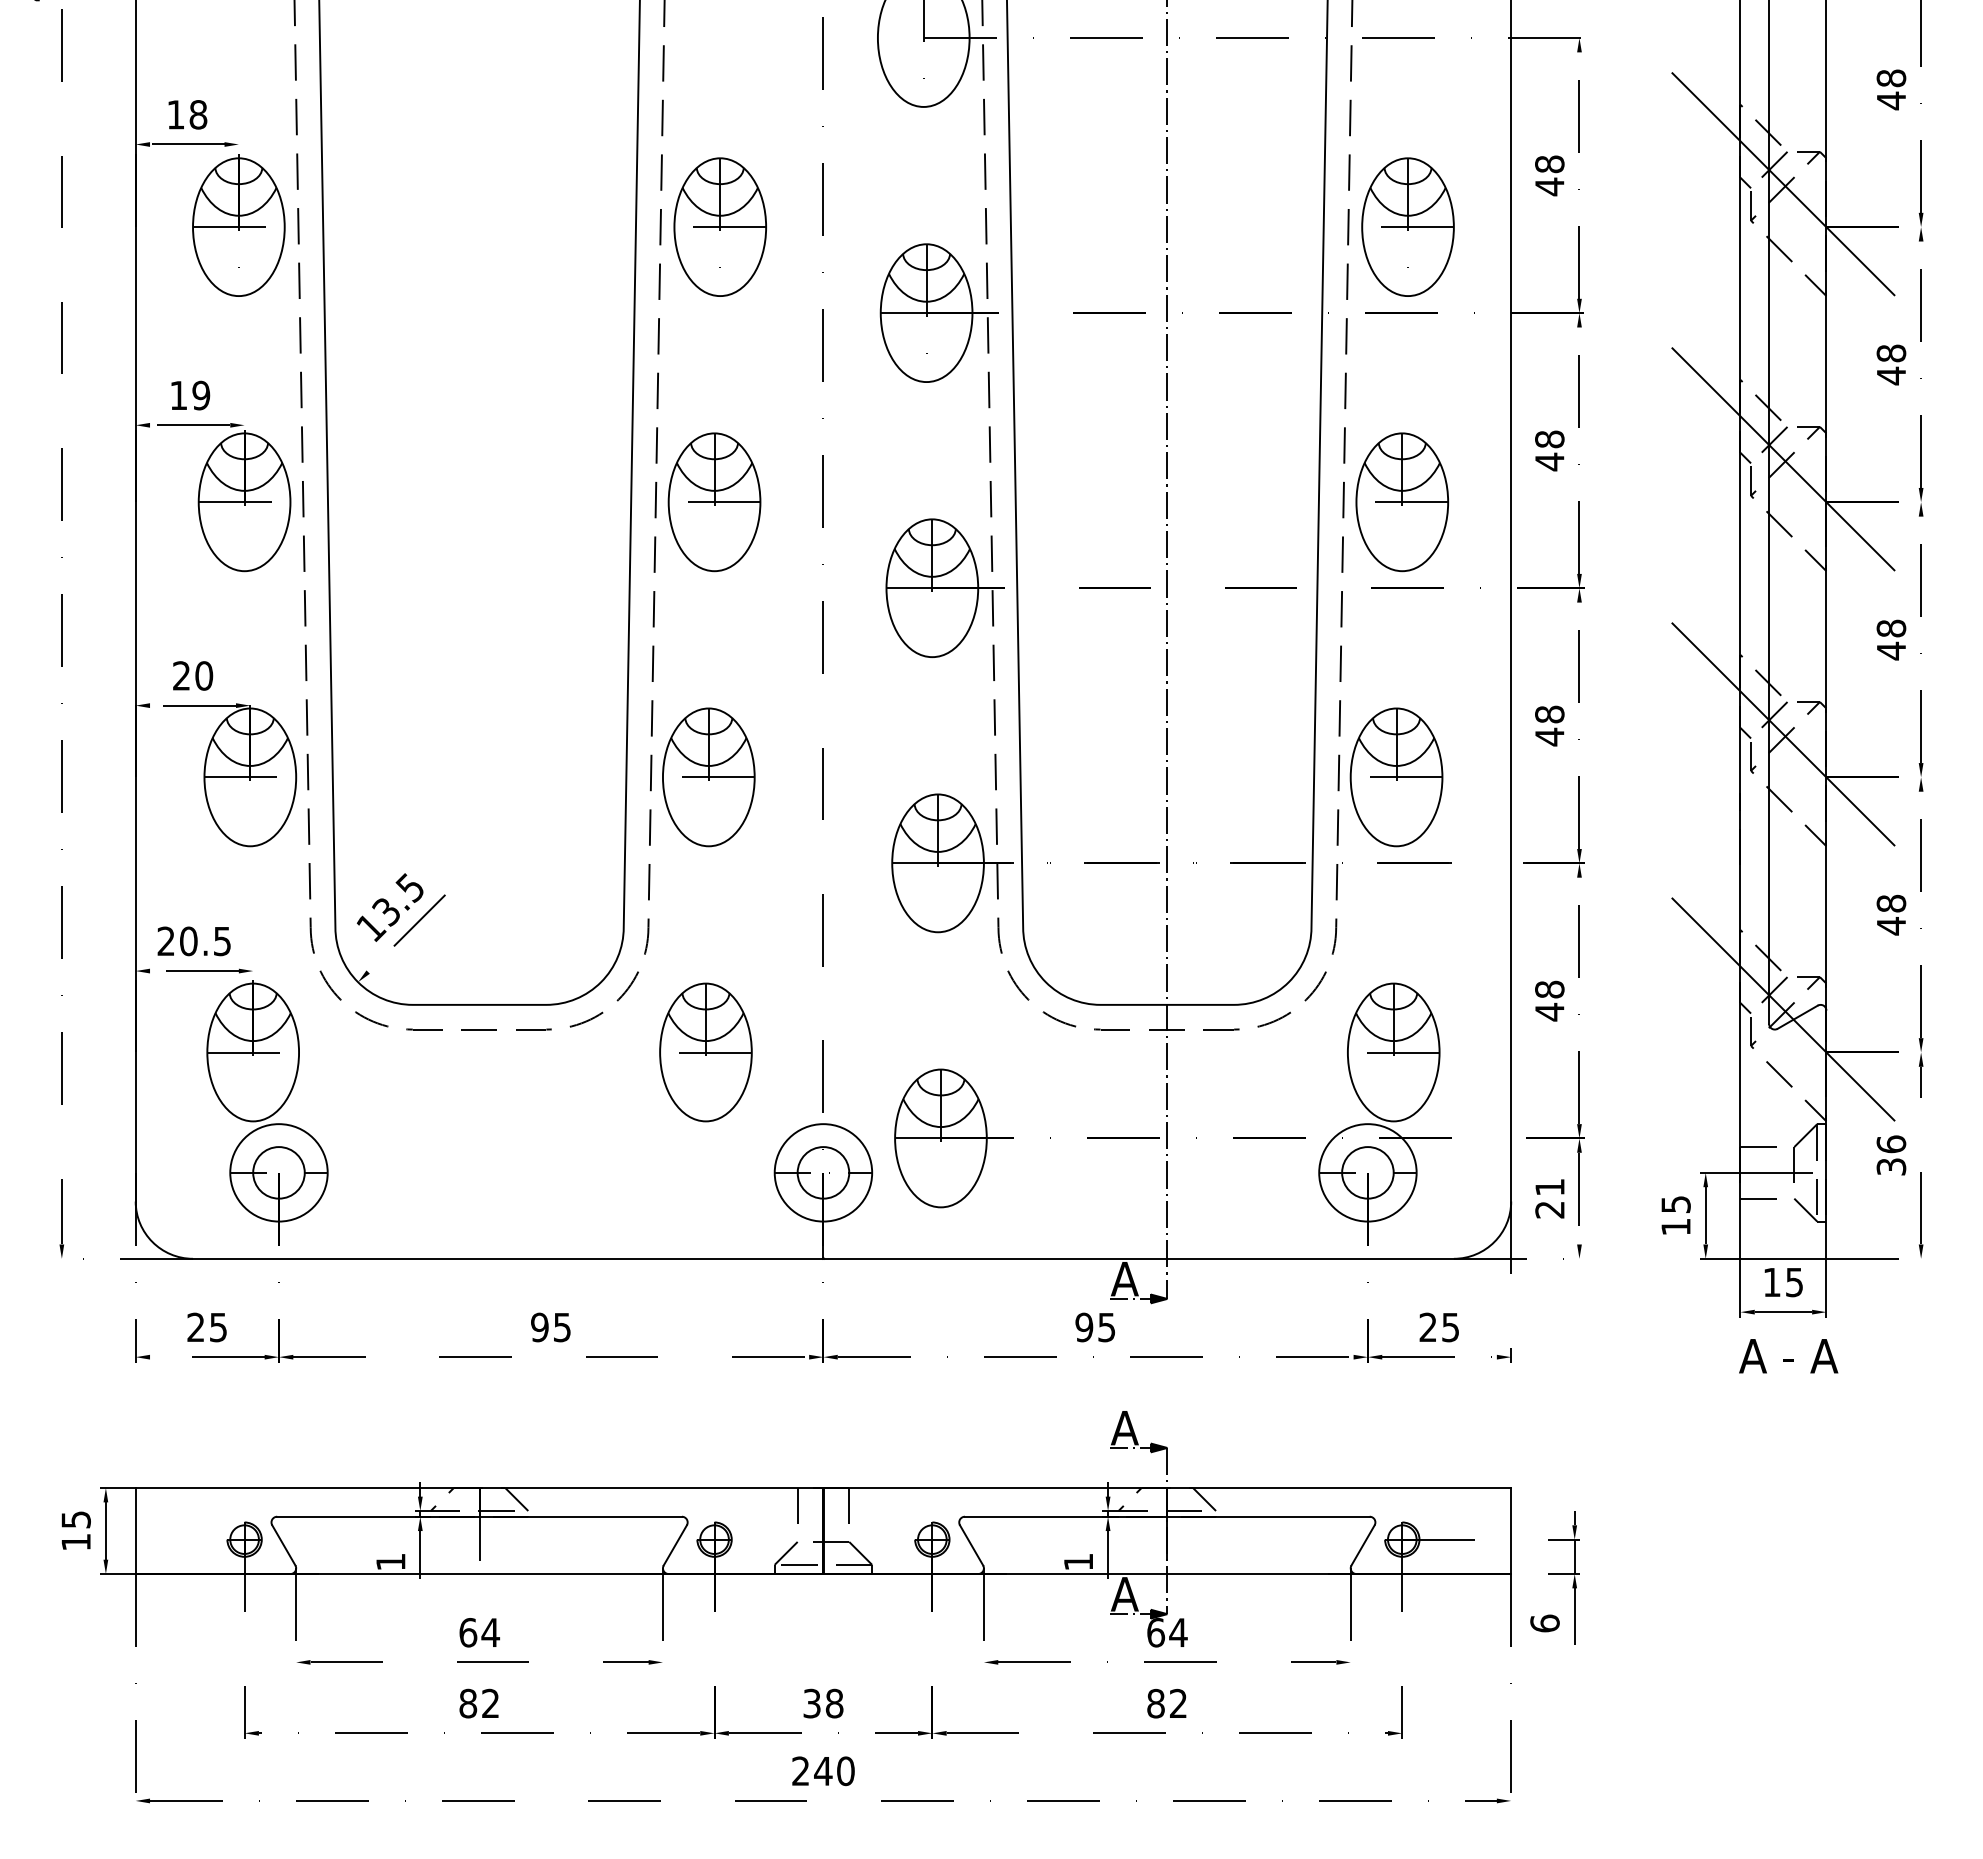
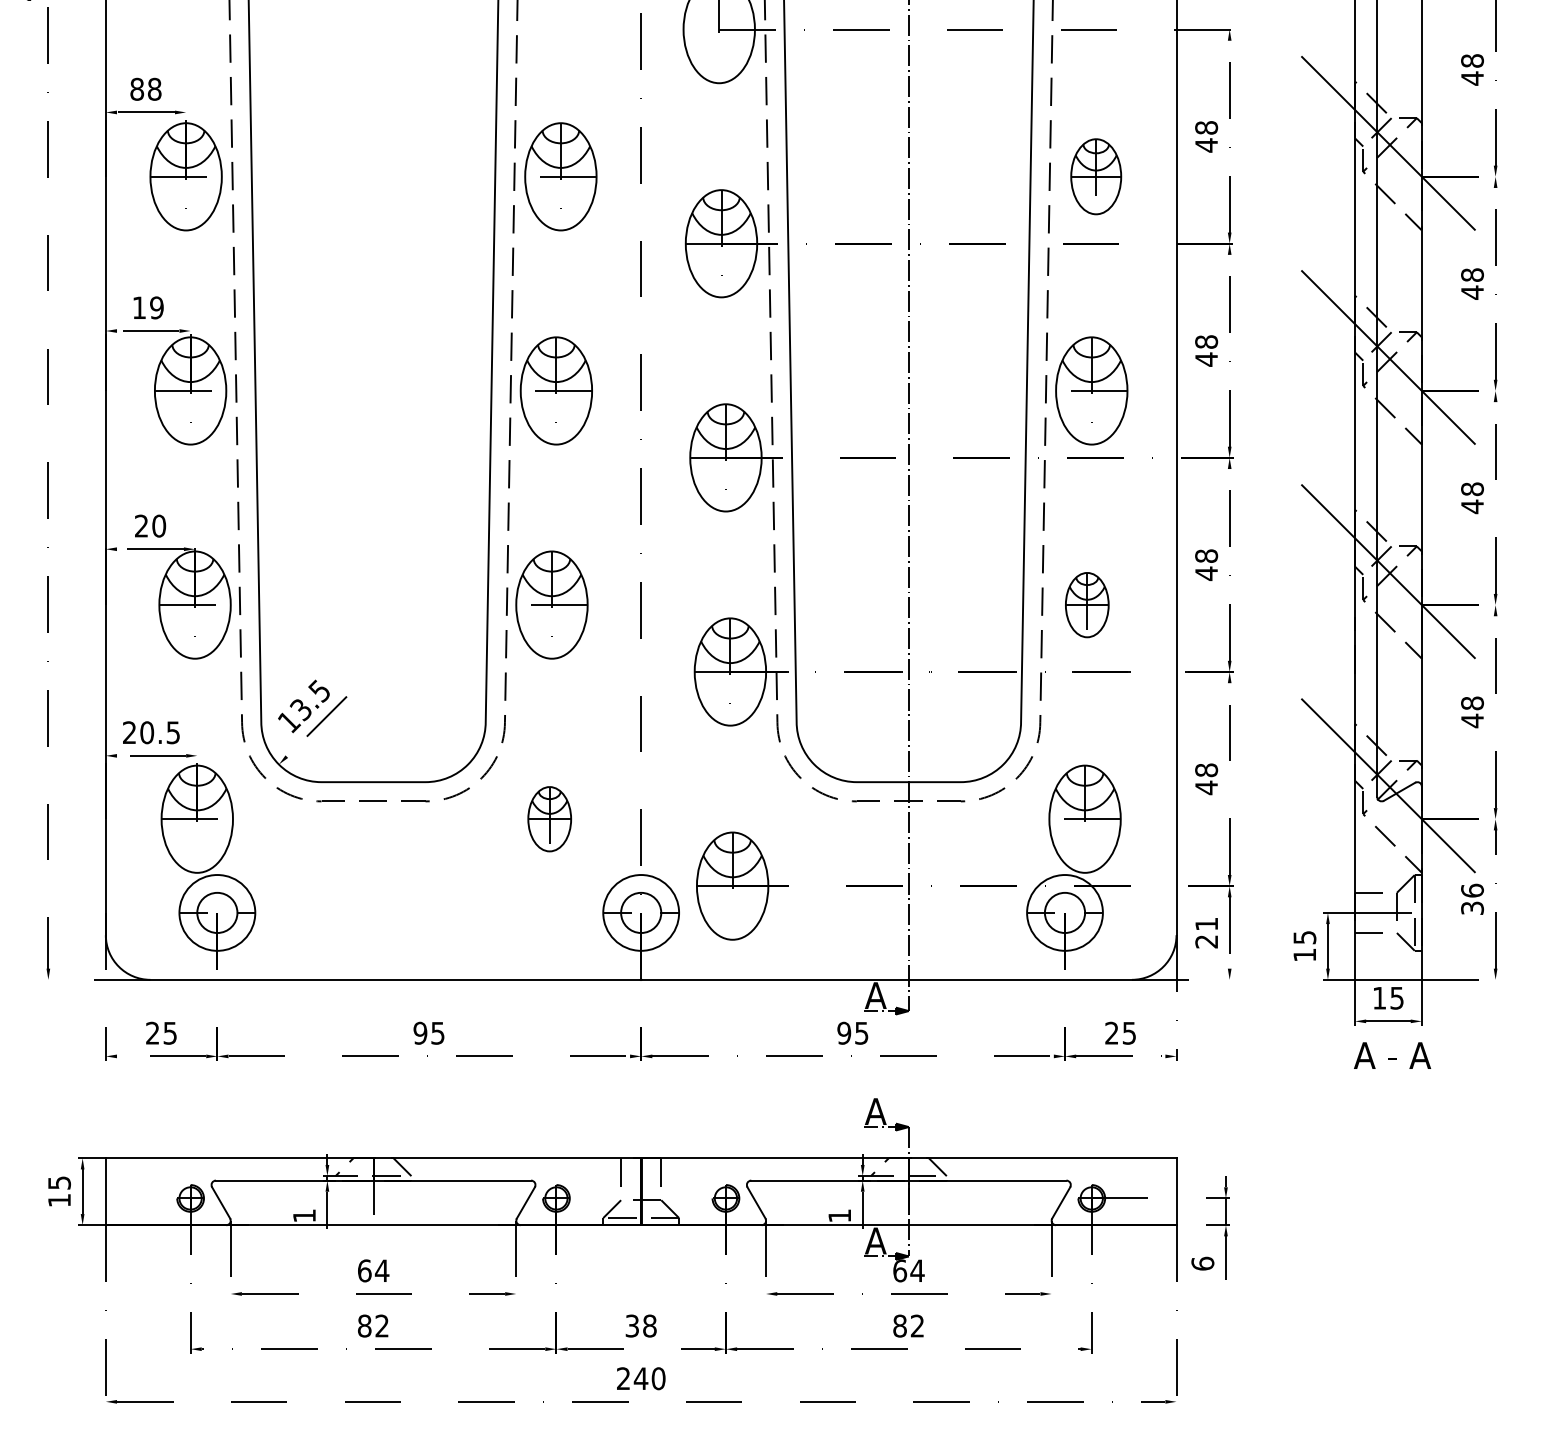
text: (175, 114) -> (136, 89), 18 -> 88
part: (1407, 226) -> (1095, 176), size x0.7
part: (1396, 777) -> (1087, 605), size x0.6
part: (705, 1052) -> (549, 819), size x0.6

